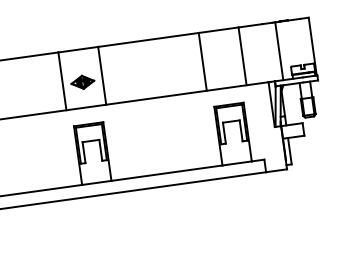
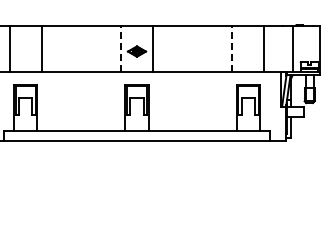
line: (202, 61) -> (232, 48), solid -> dashed
line: (62, 81) -> (121, 48), solid -> dashed

